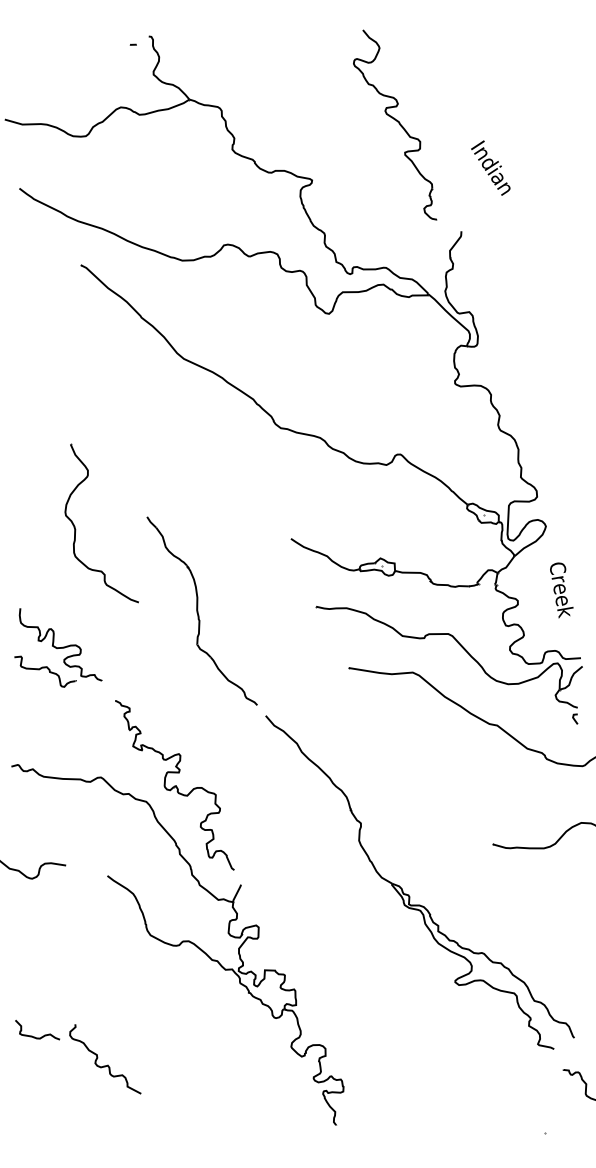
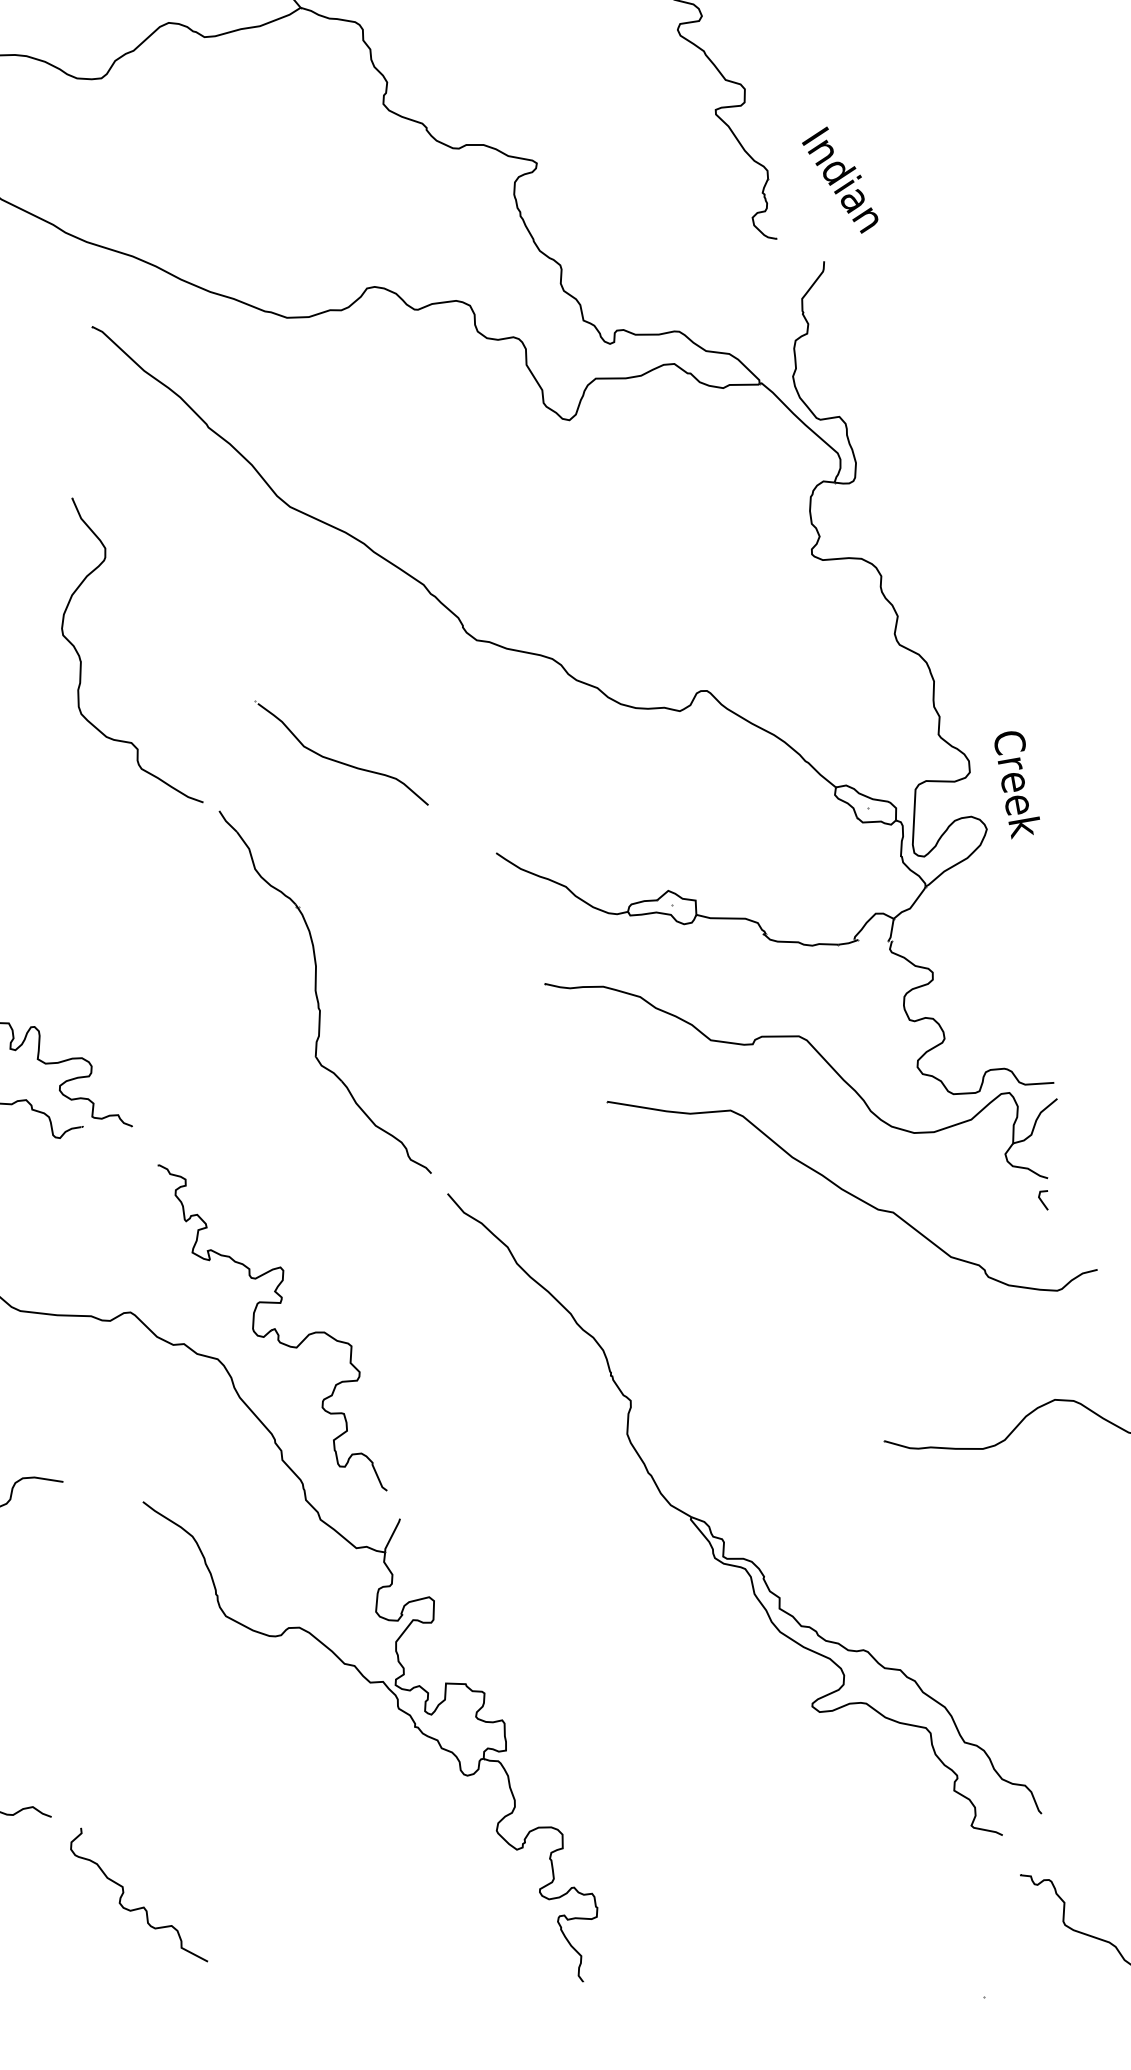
text: (490, 167) -> (839, 178), moved
part: (210, 486) -> (341, 752), added
part: (76, 529) -> (83, 662), moved
text: (561, 590) -> (1016, 785), moved
curve: (107, 1064) -> (143, 1905), moved

